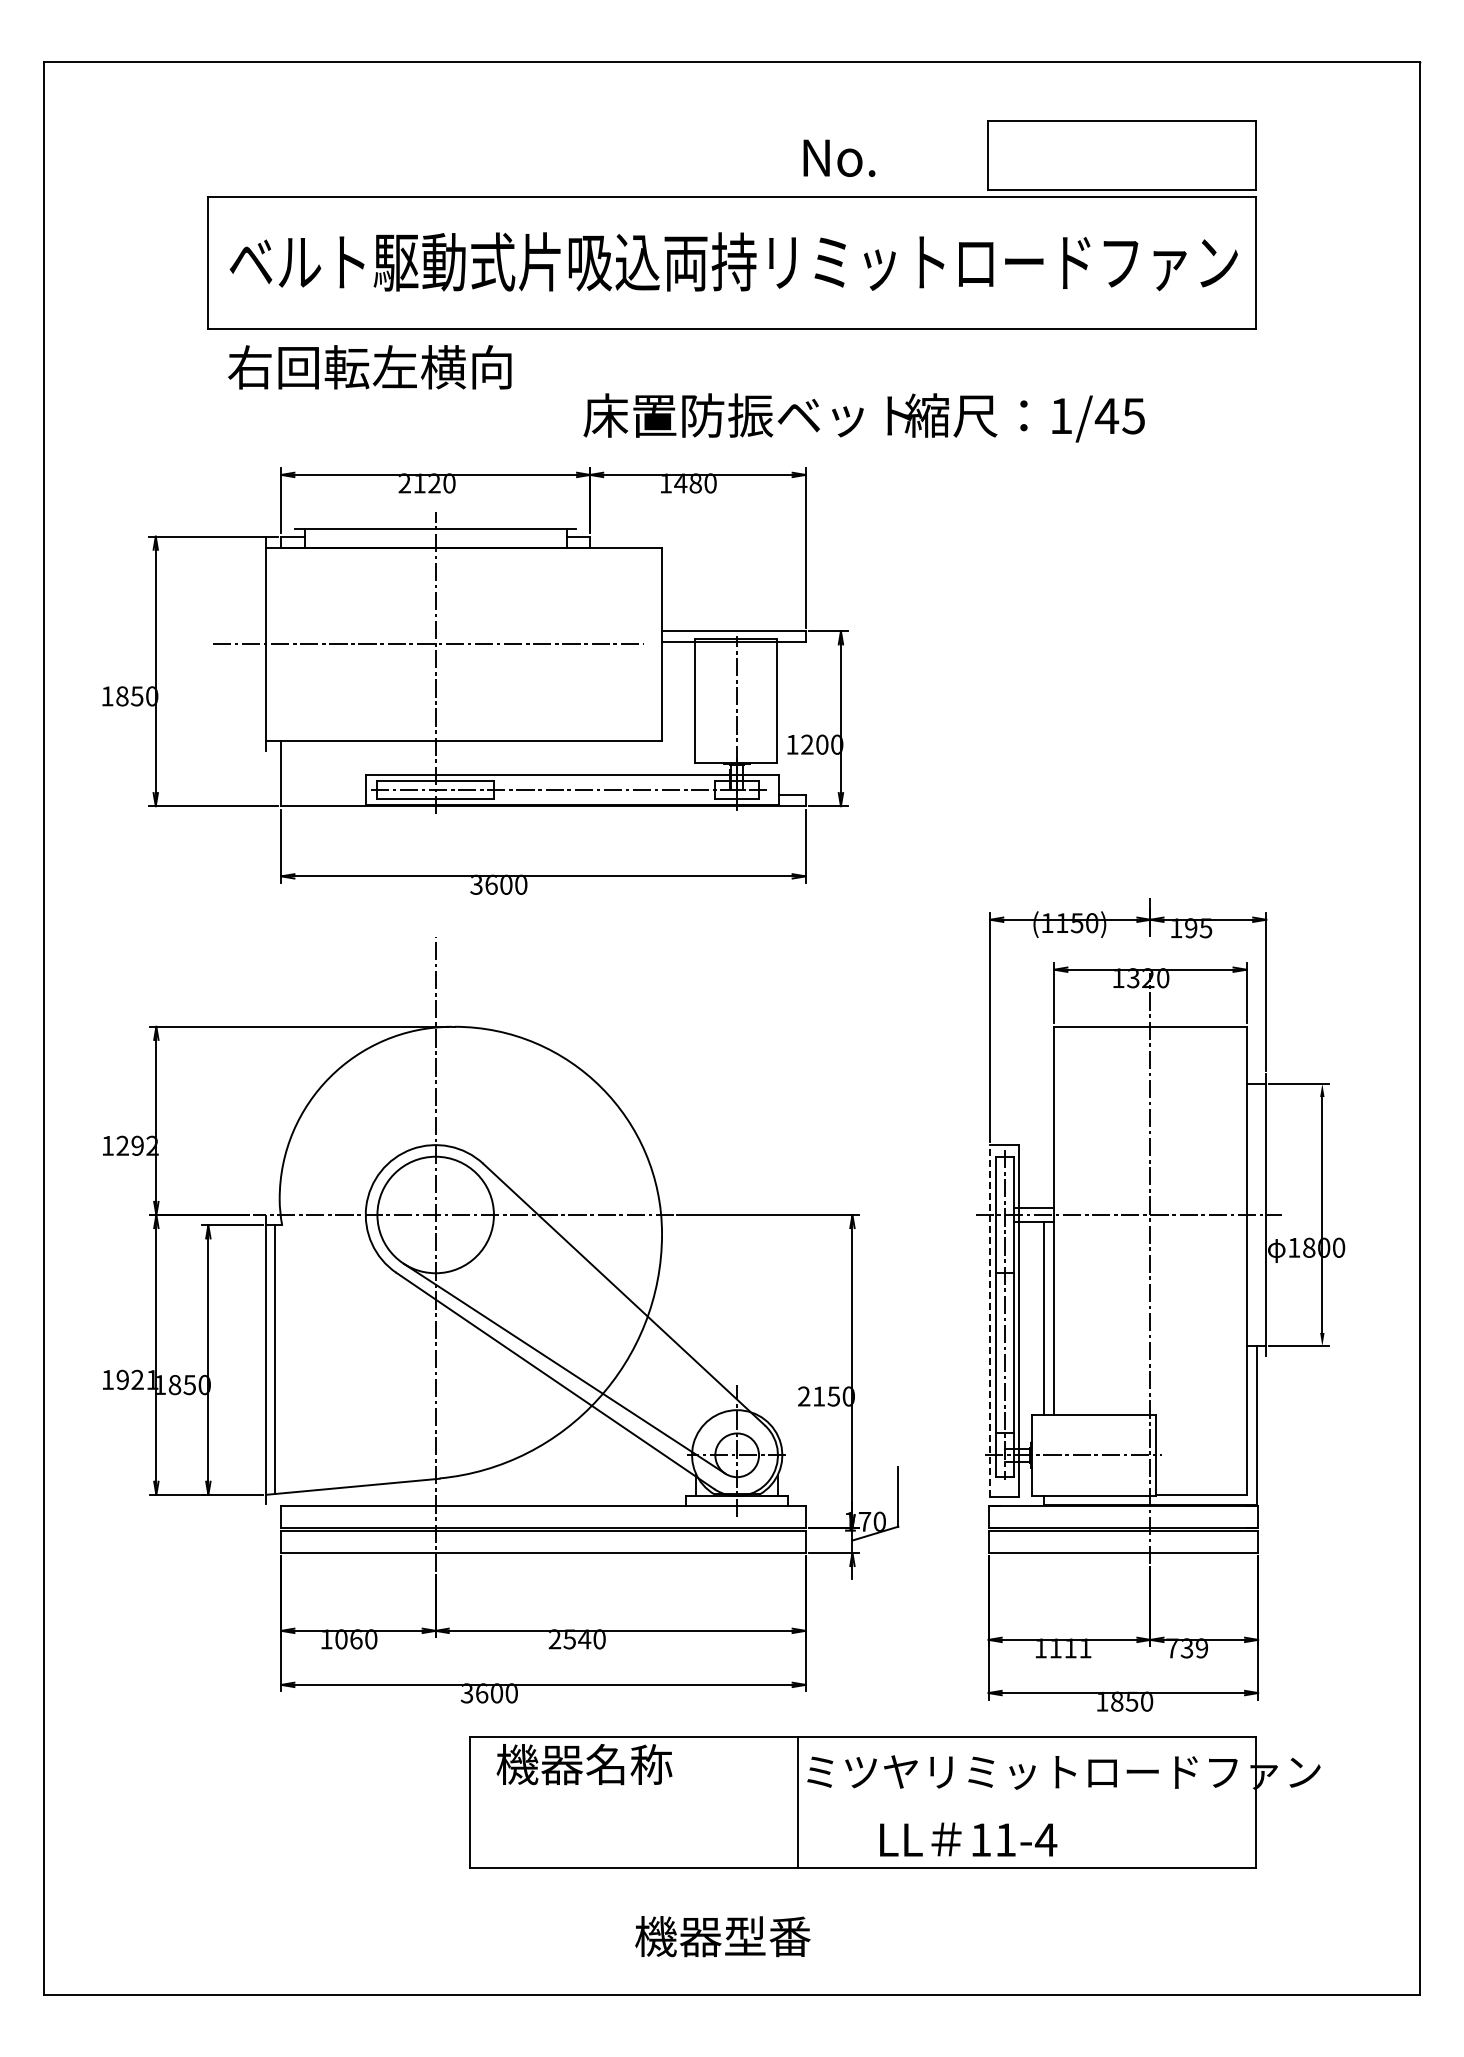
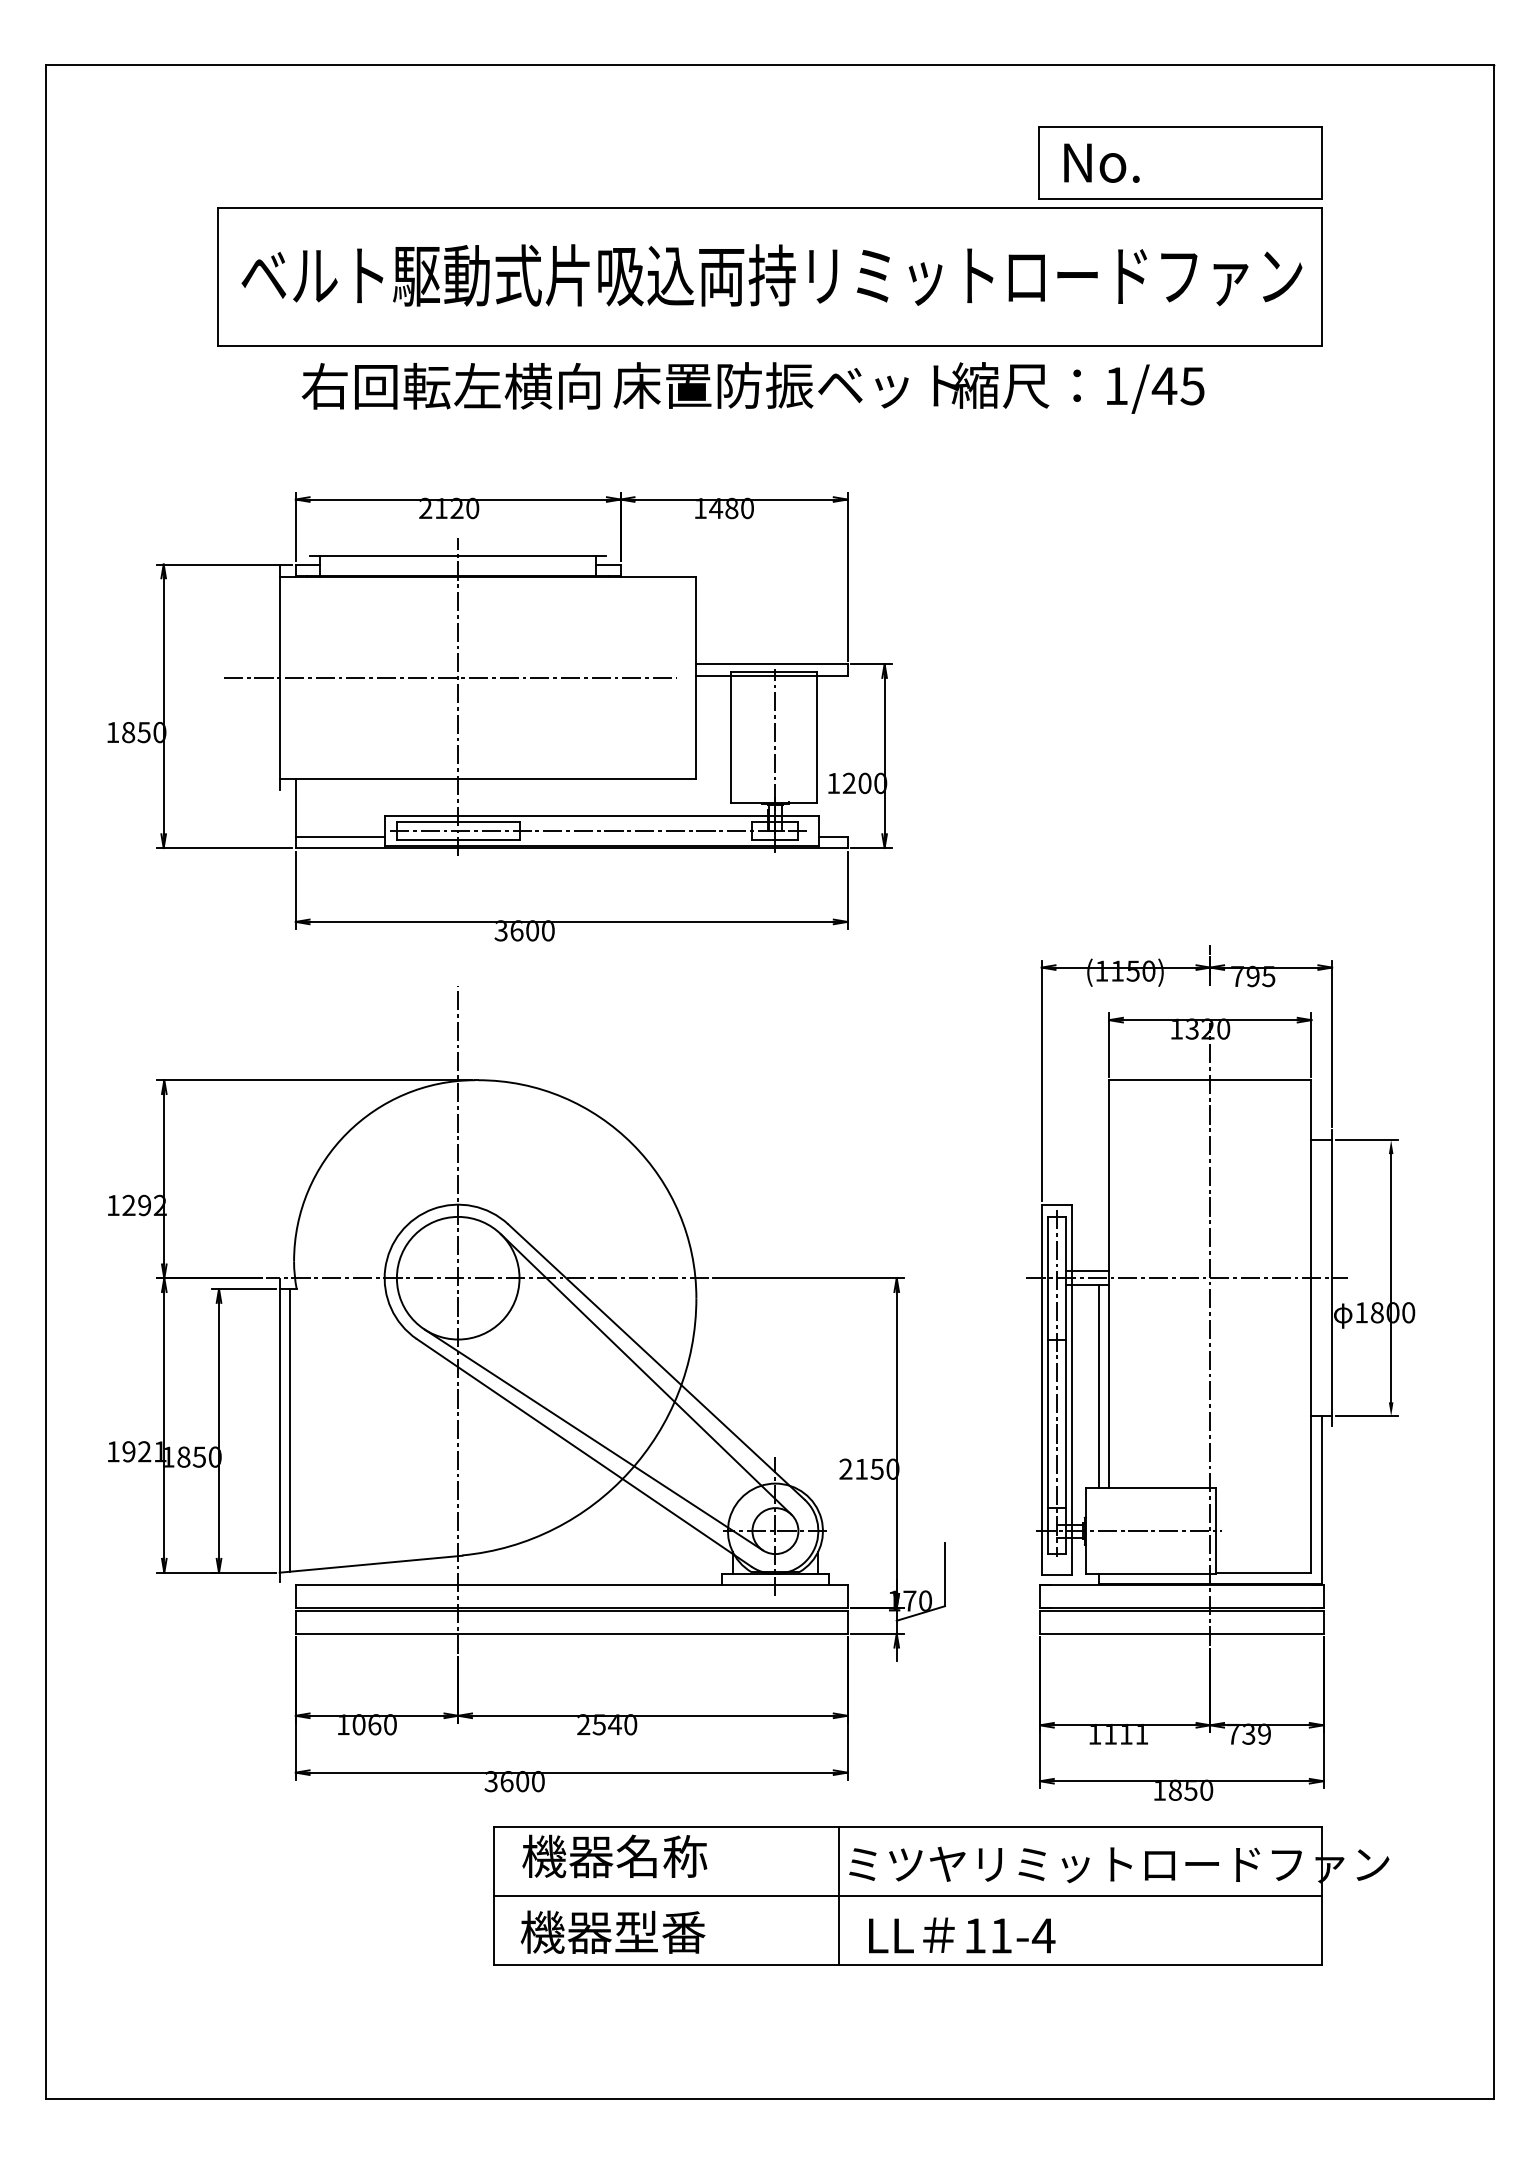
text: (839, 157) -> (1101, 162), moved
text: (369, 367) -> (450, 386), moved
text: (863, 417) -> (908, 387), moved
line: (323, 795) -> (340, 836), added
text: (1176, 928) -> (1237, 976), 195 -> 795
line: (614, 1306) -> (646, 1374), added
line: (990, 1320) -> (1041, 1389), dashed -> solid
line: (862, 1802) -> (907, 1896), added
text: (968, 1839) -> (962, 1935), moved
text: (722, 1936) -> (612, 1932), moved

